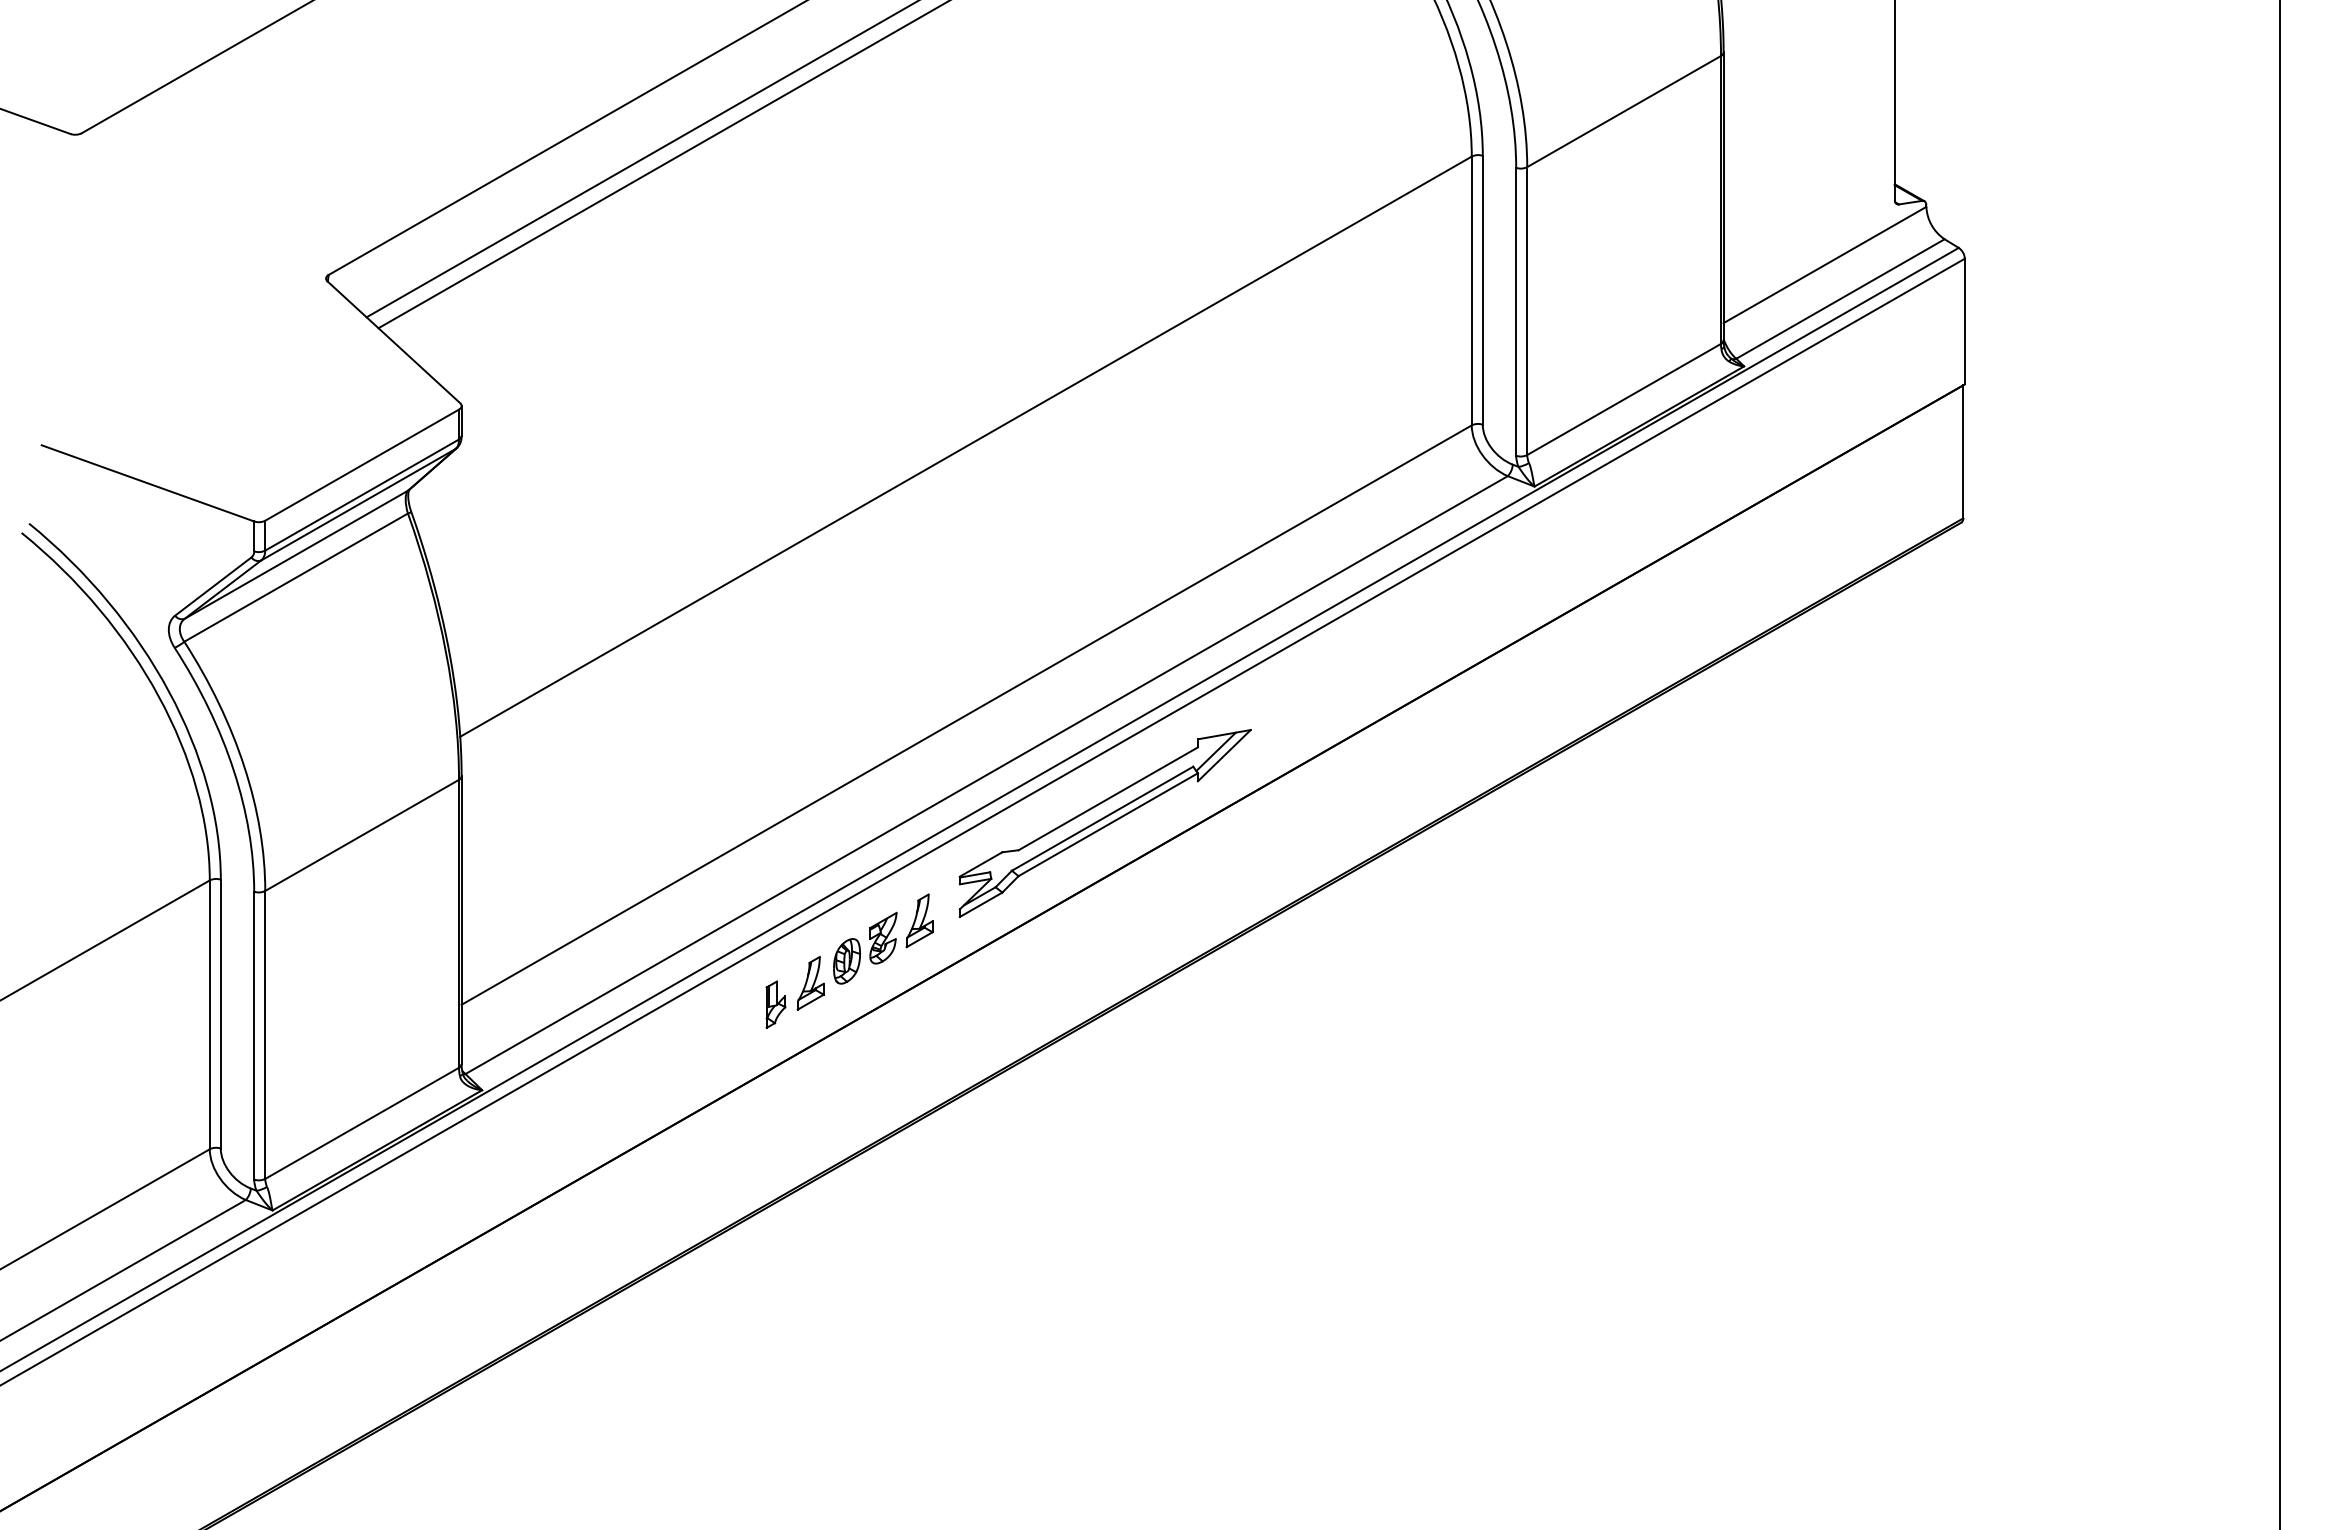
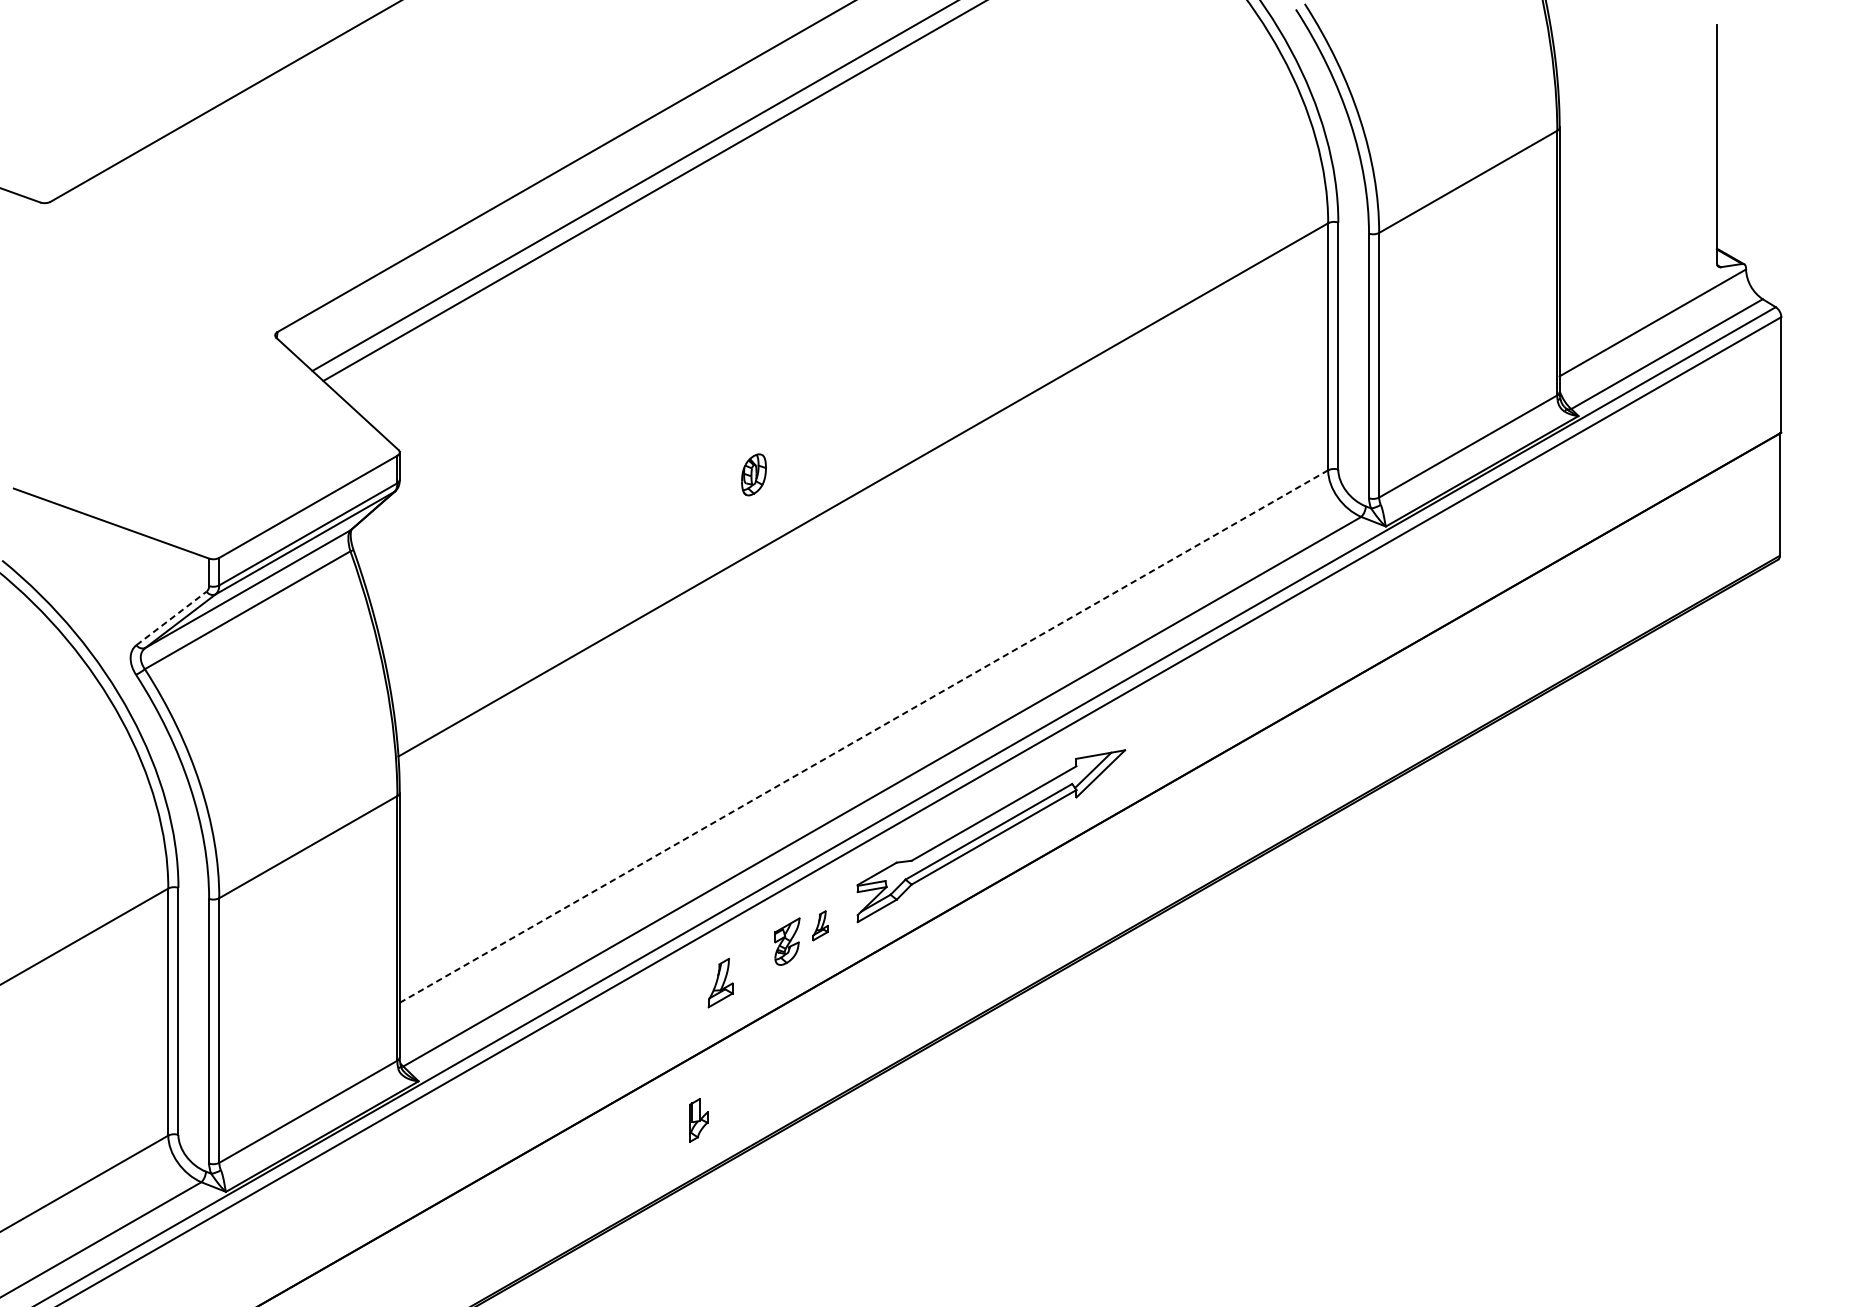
line: (213, 586) -> (171, 618), solid -> dashed
line: (967, 714) -> (864, 736), solid -> dashed
part: (919, 920) -> (820, 925), size x0.6
part: (847, 961) -> (754, 475), moved
part: (775, 1004) -> (698, 1120), moved

